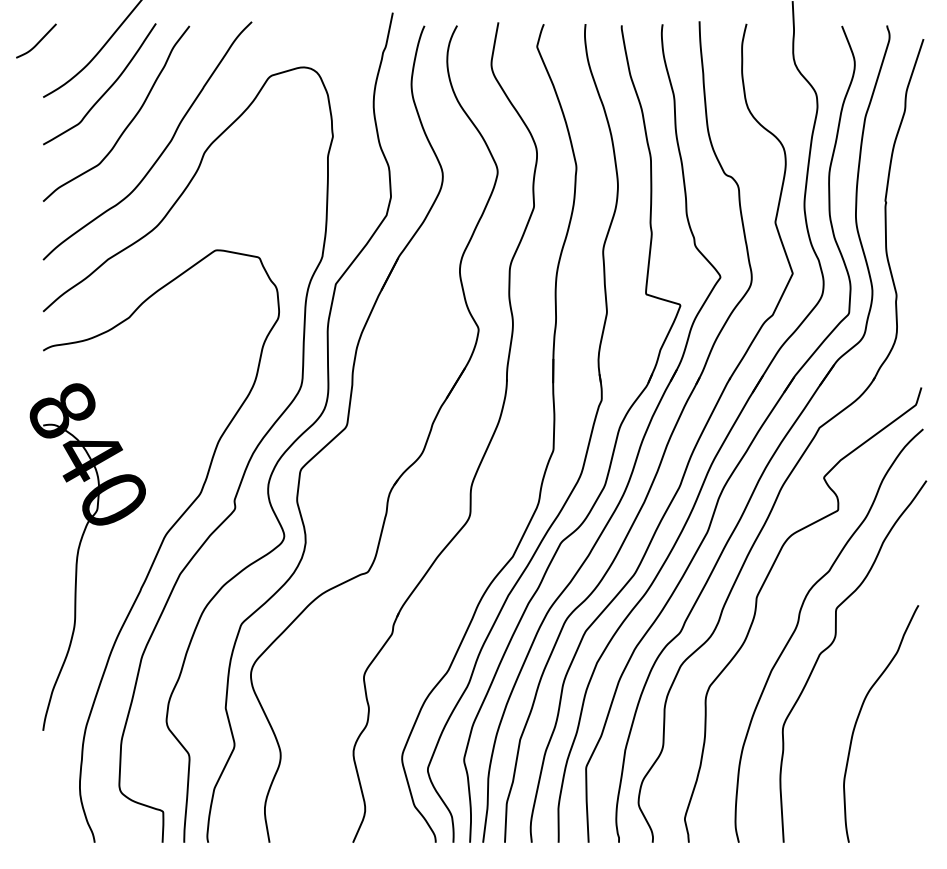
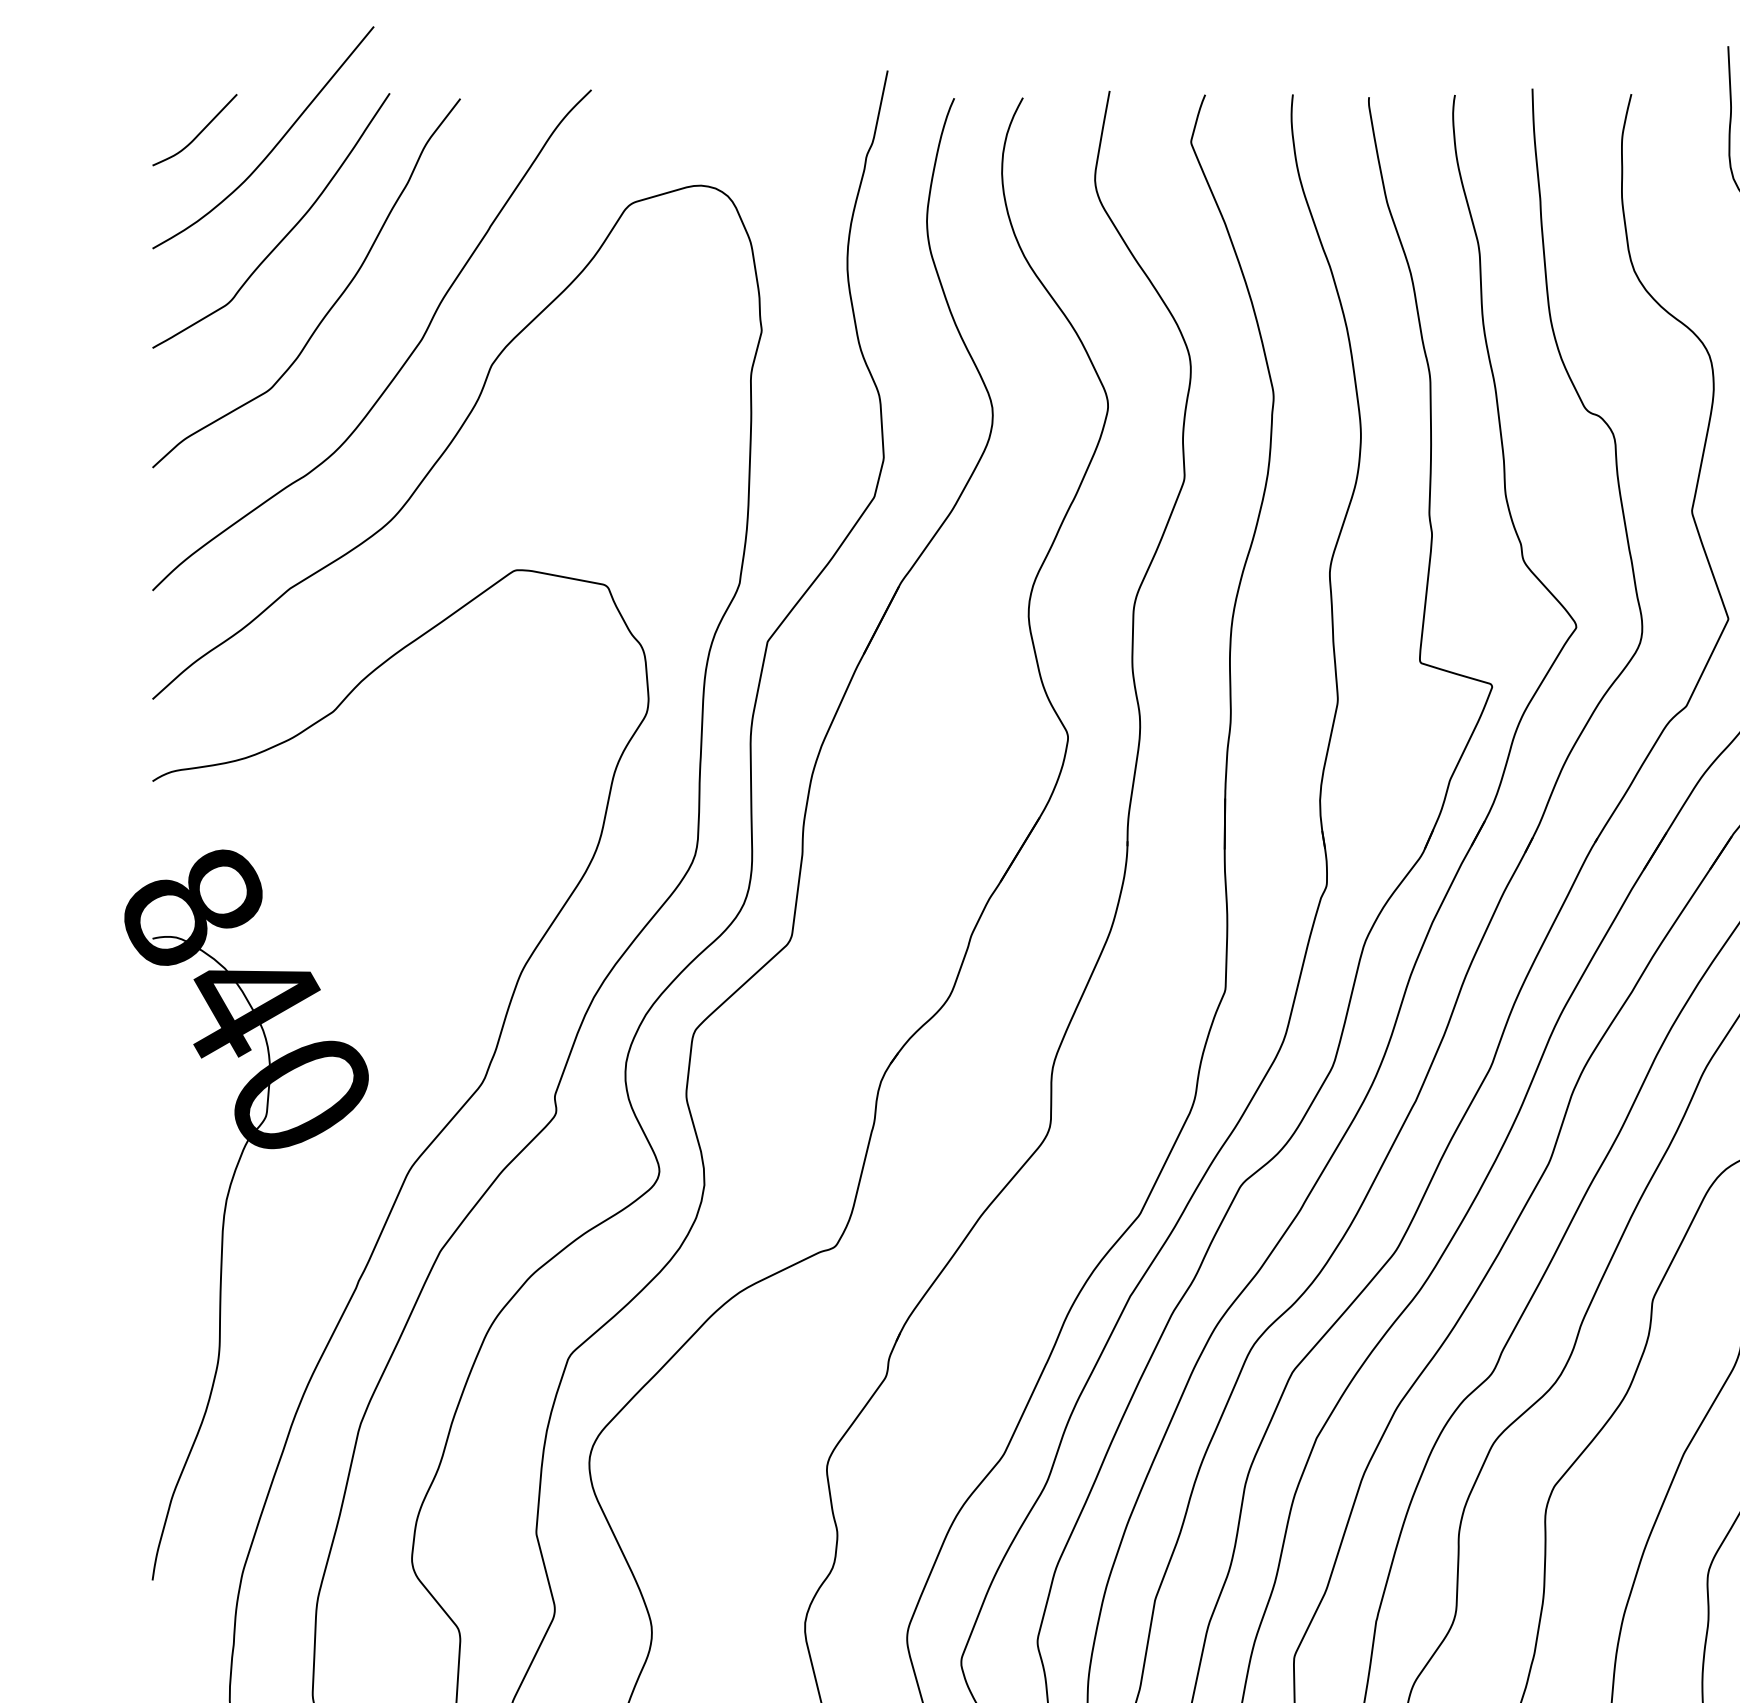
curve: (38, 41) -> (199, 131), moved

